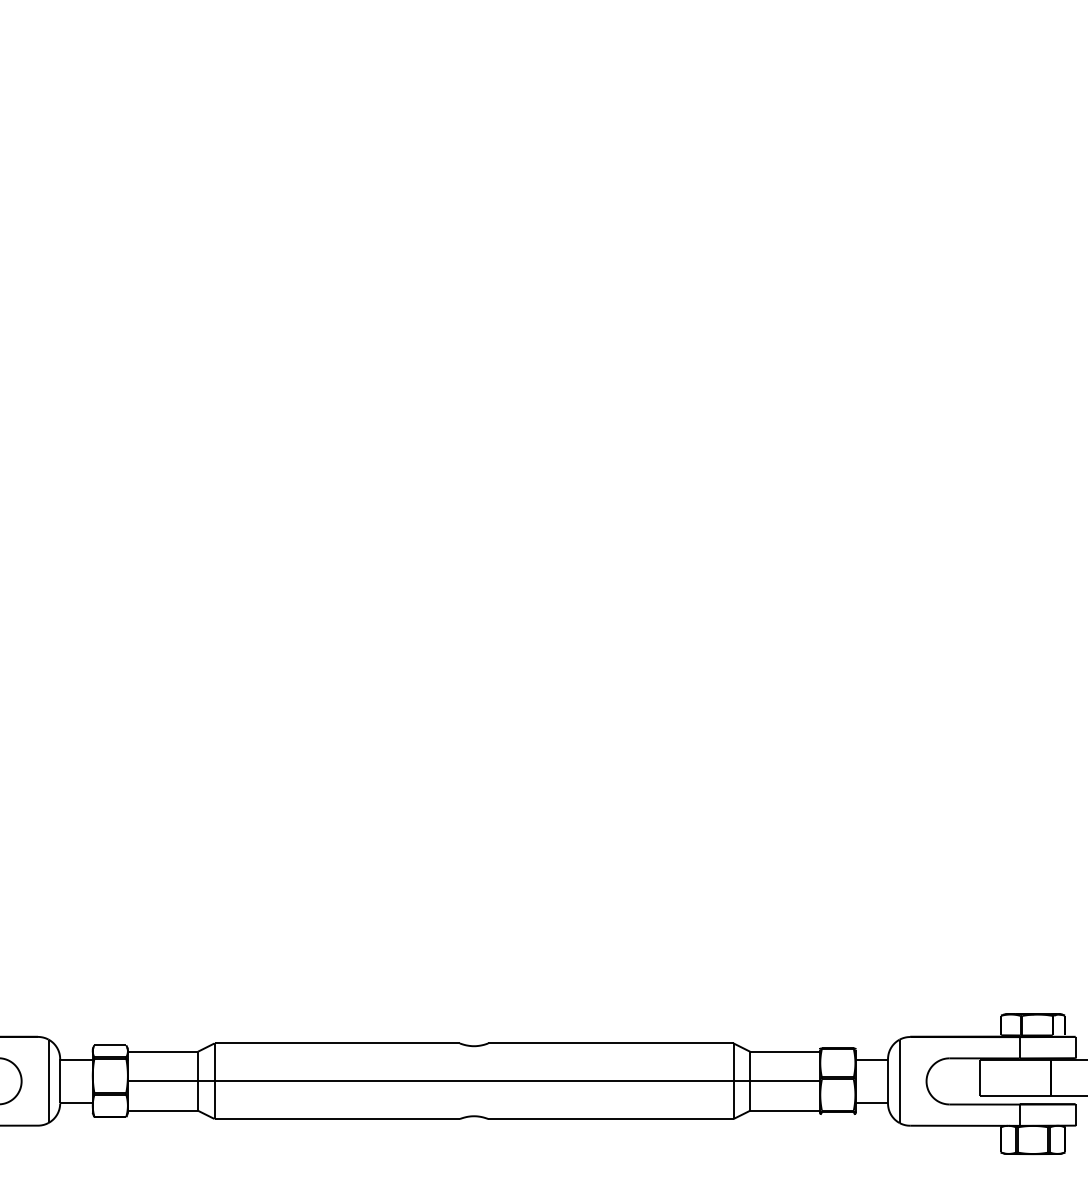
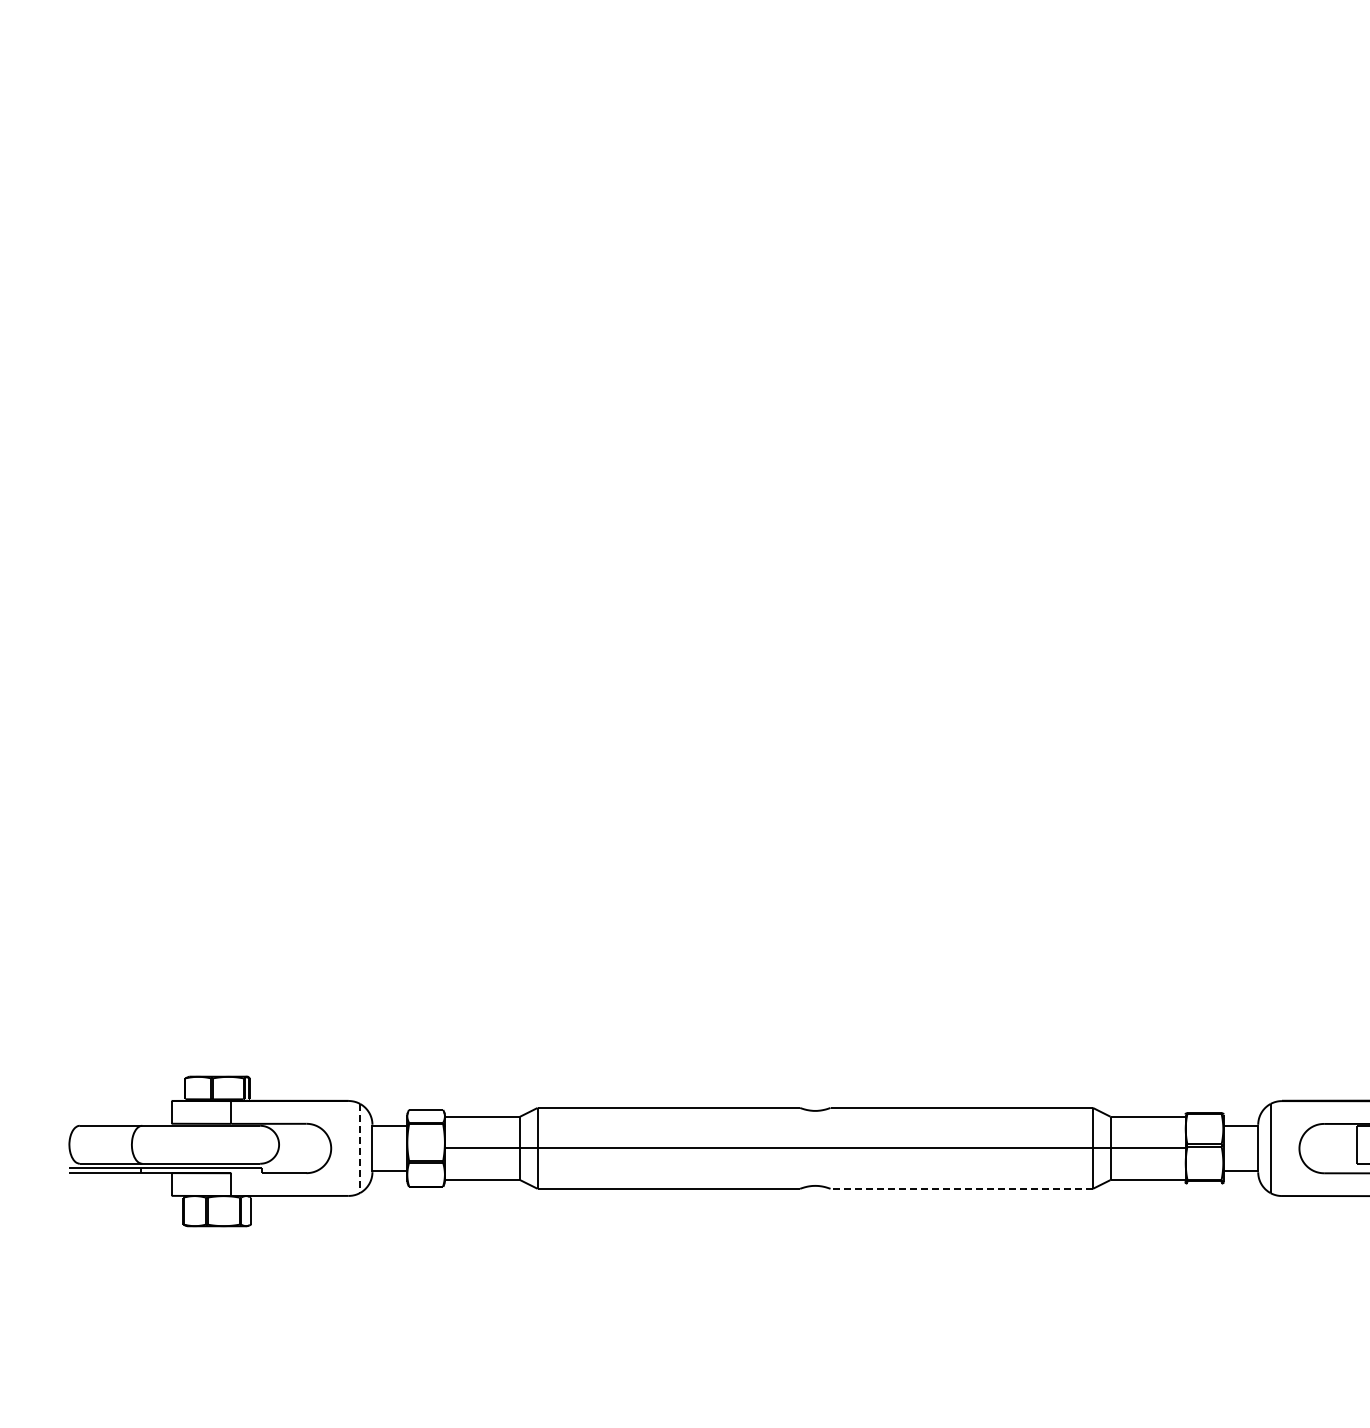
line: (49, 1081) -> (360, 1148), solid -> dashed
line: (610, 1118) -> (961, 1188), solid -> dashed

